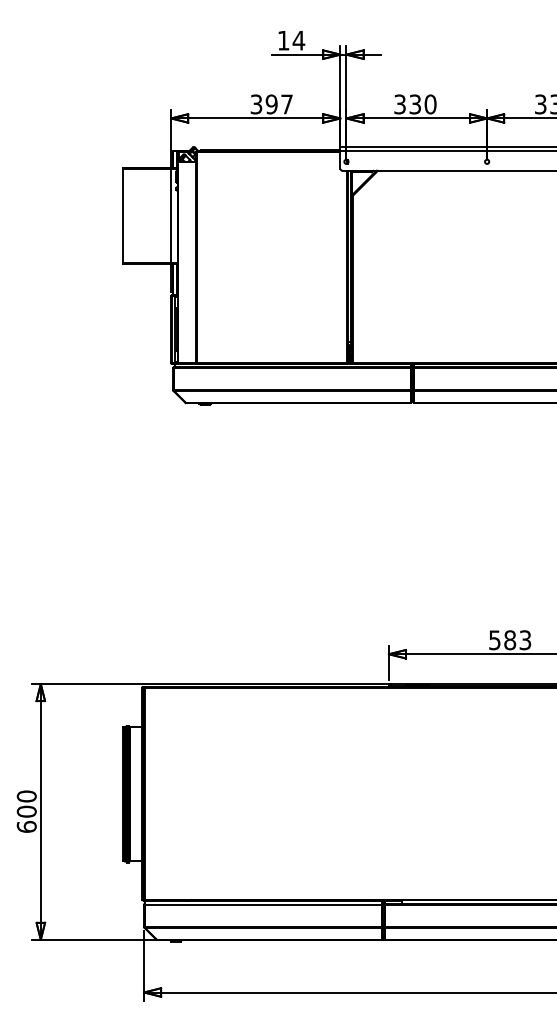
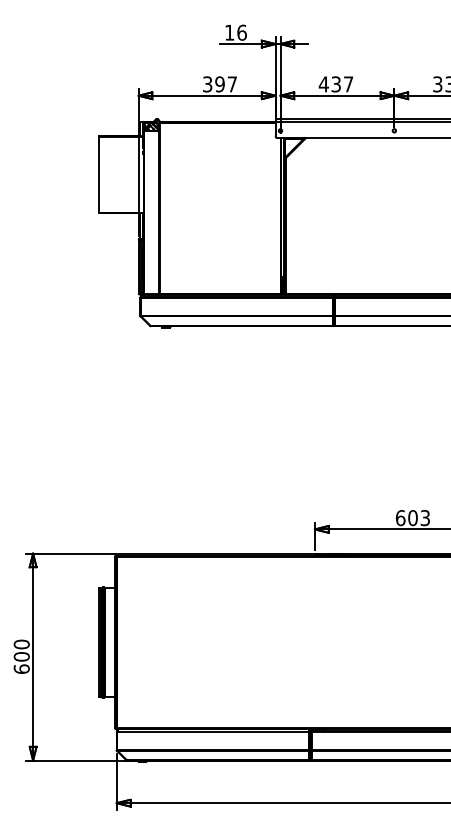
text: (298, 40) -> (241, 32), 14 -> 16
text: (414, 104) -> (335, 84), 330 -> 437
text: (502, 640) -> (406, 518), 583 -> 603

